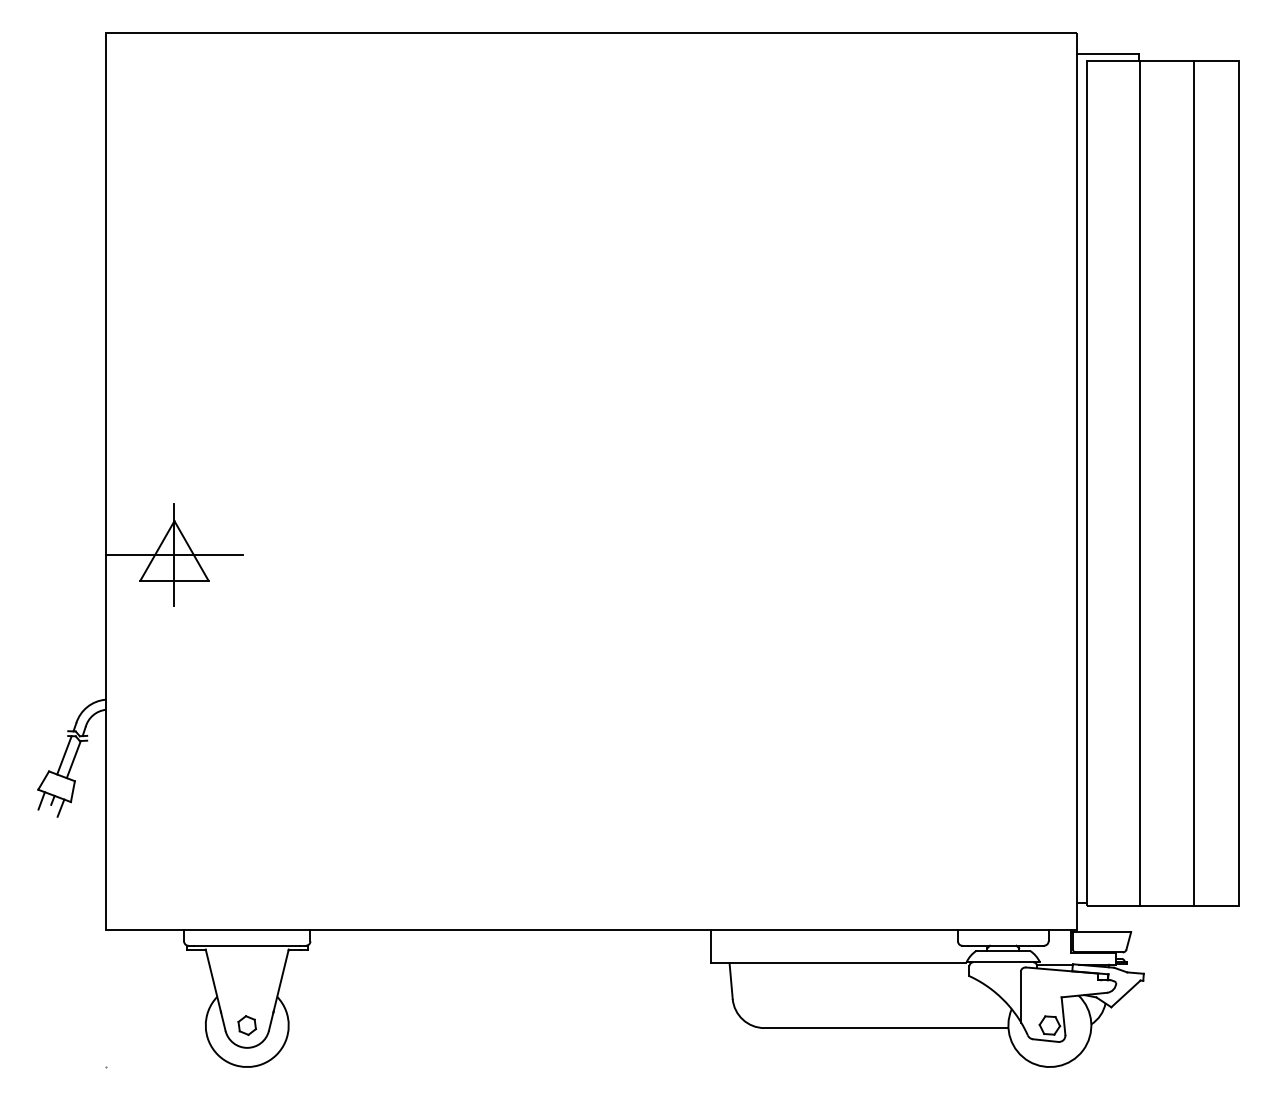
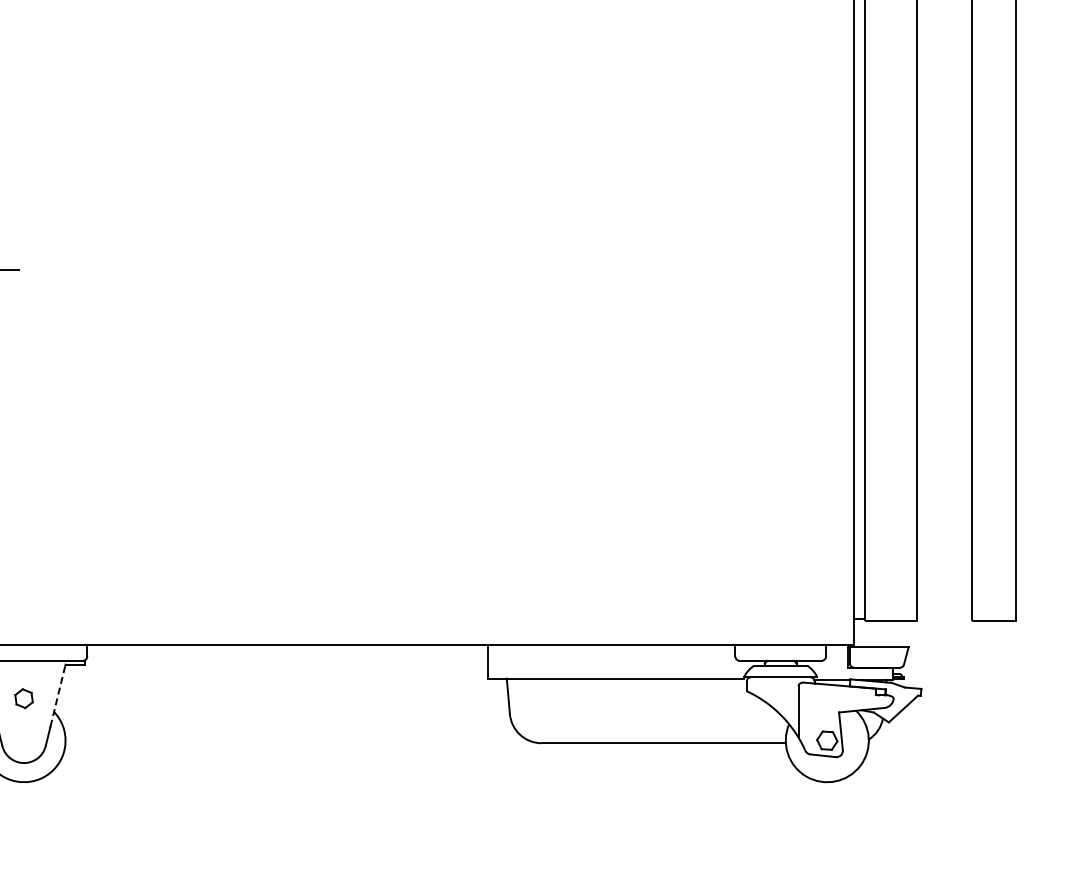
line: (1166, 906) -> (944, 621), removed
line: (281, 980) -> (58, 695), solid -> dashed
part: (247, 1025) -> (24, 698), moved

